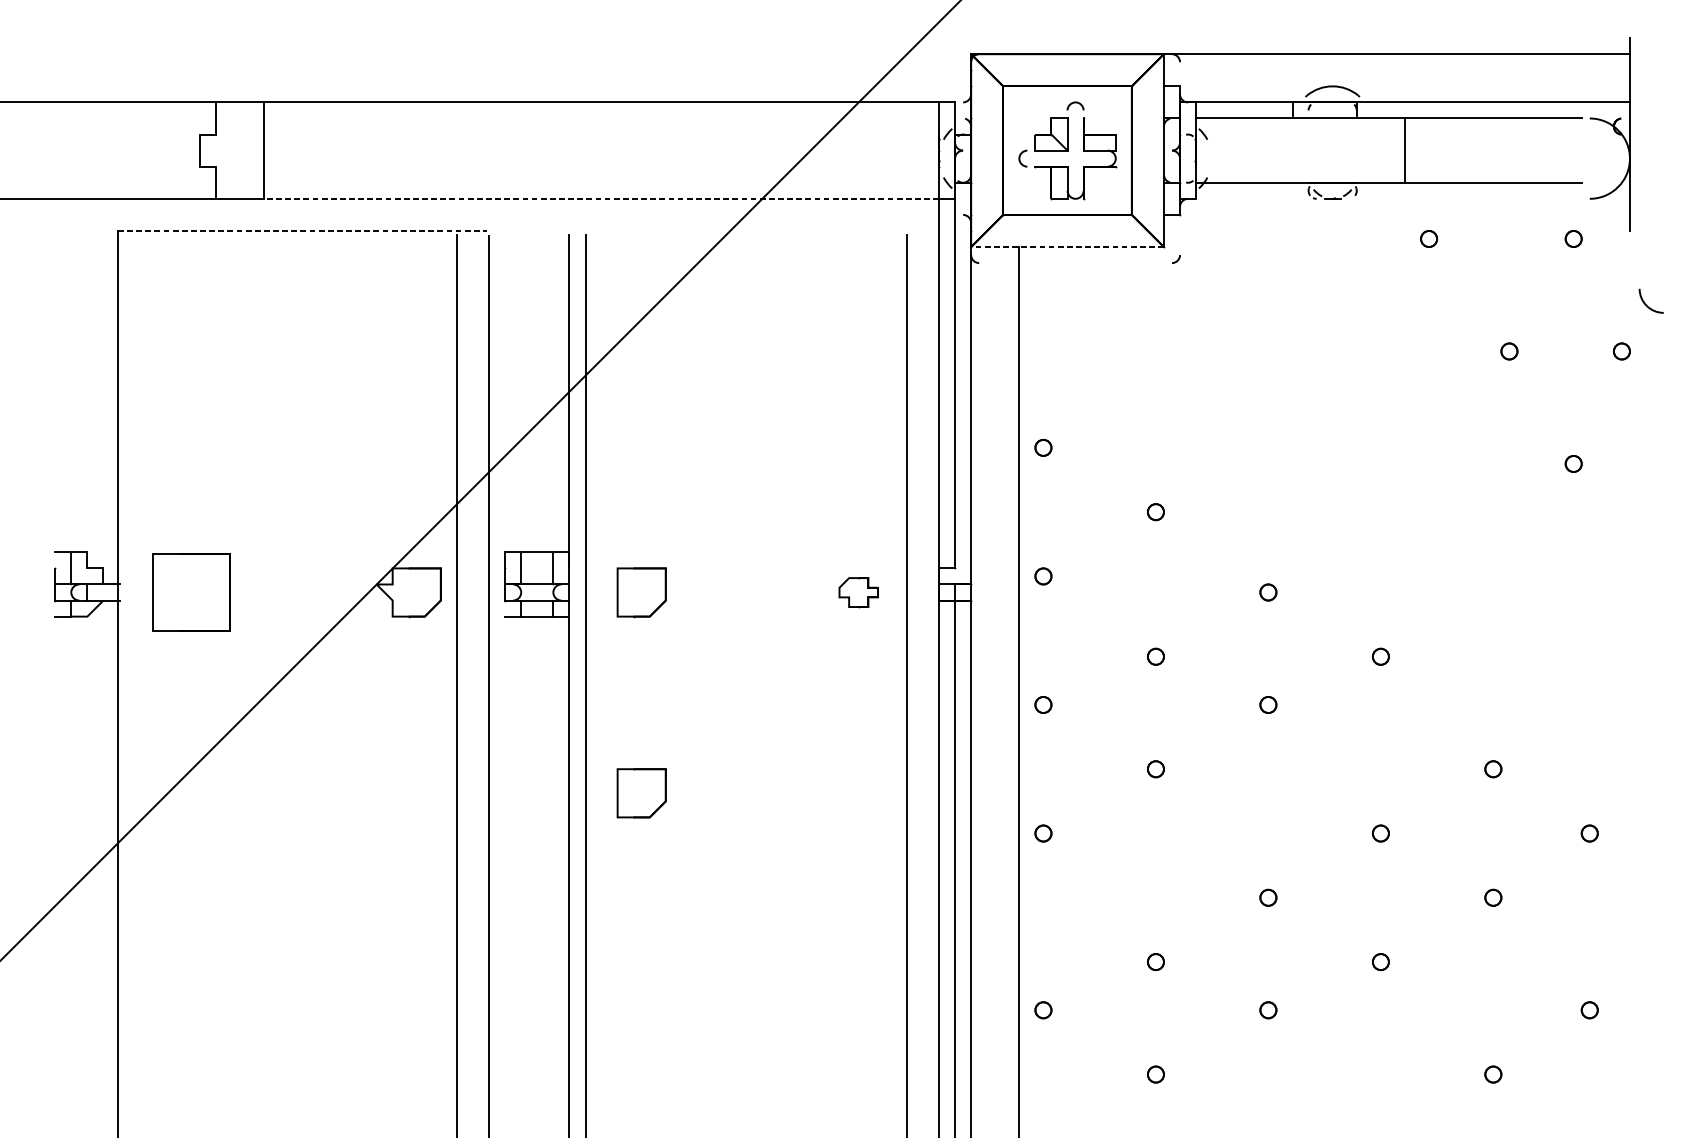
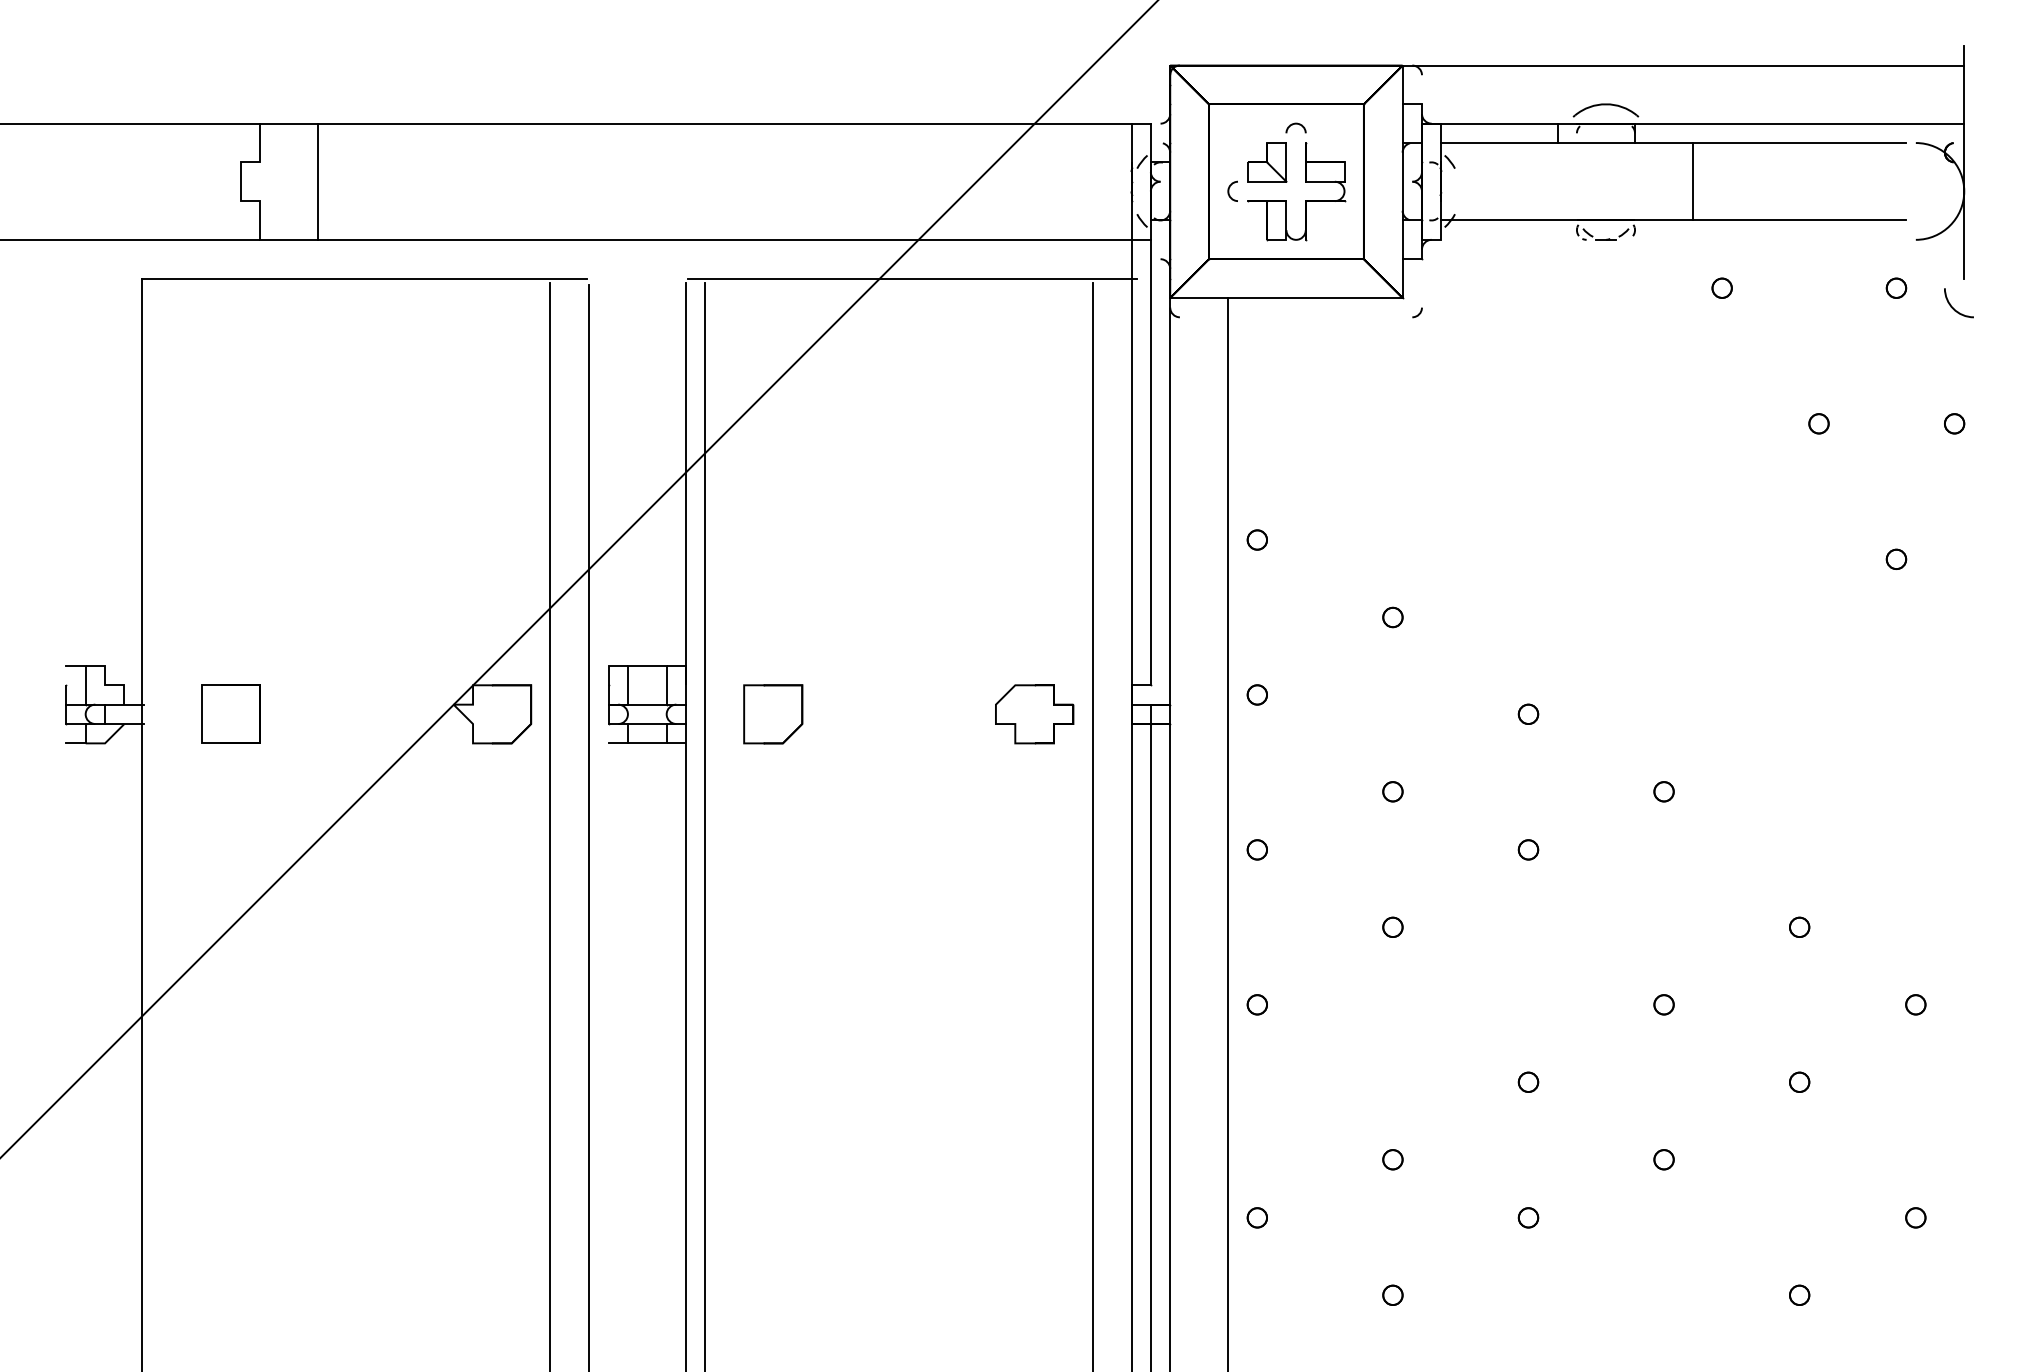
line: (601, 198) -> (724, 239), dashed -> solid
line: (302, 230) -> (364, 278), dashed -> solid
line: (757, 230) -> (912, 278), added
line: (1066, 246) -> (1285, 297), dashed -> solid
curve: (1646, 304) -> (1953, 307), moved
part: (191, 591) -> (230, 713), size x0.62
part: (858, 592) -> (1034, 714), size x1.67
part: (641, 793) -> (773, 956), removed

